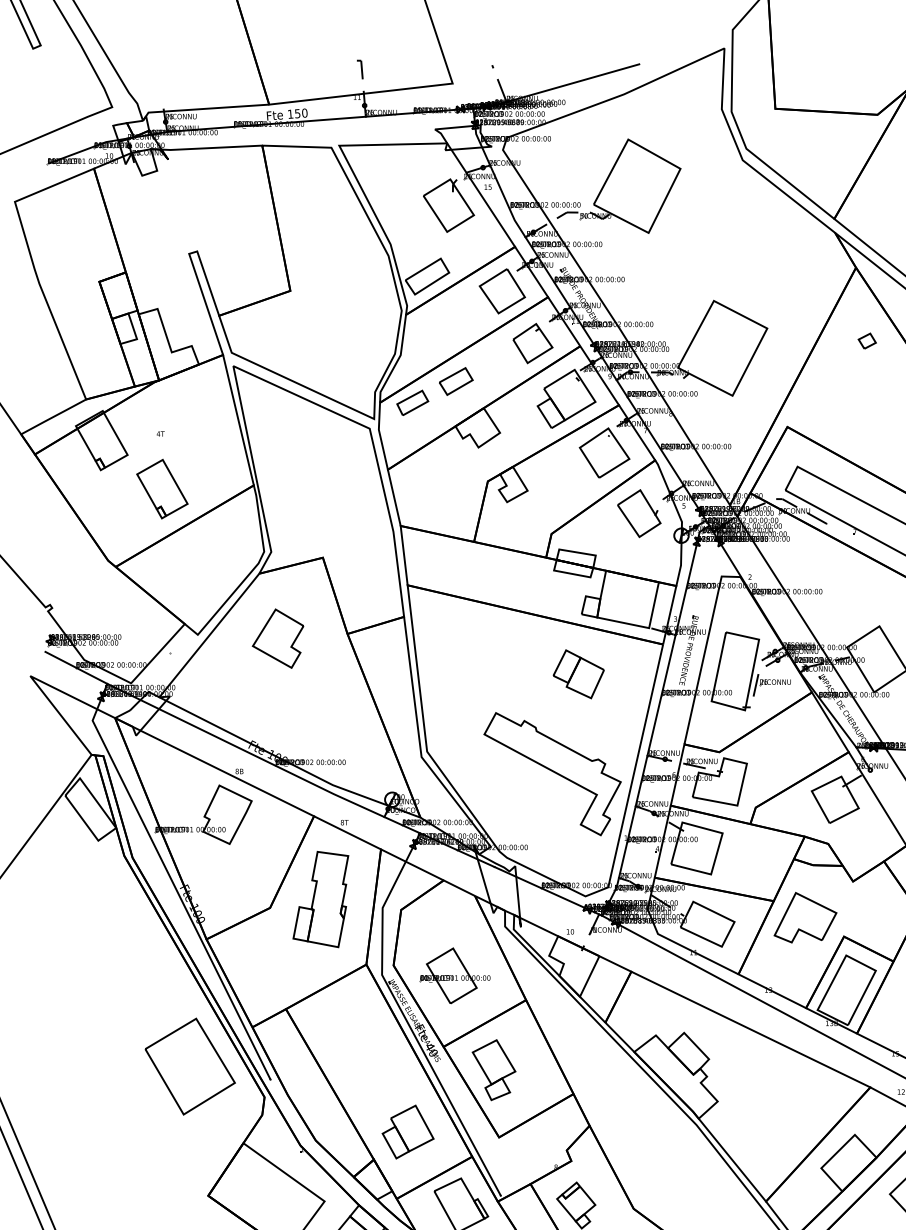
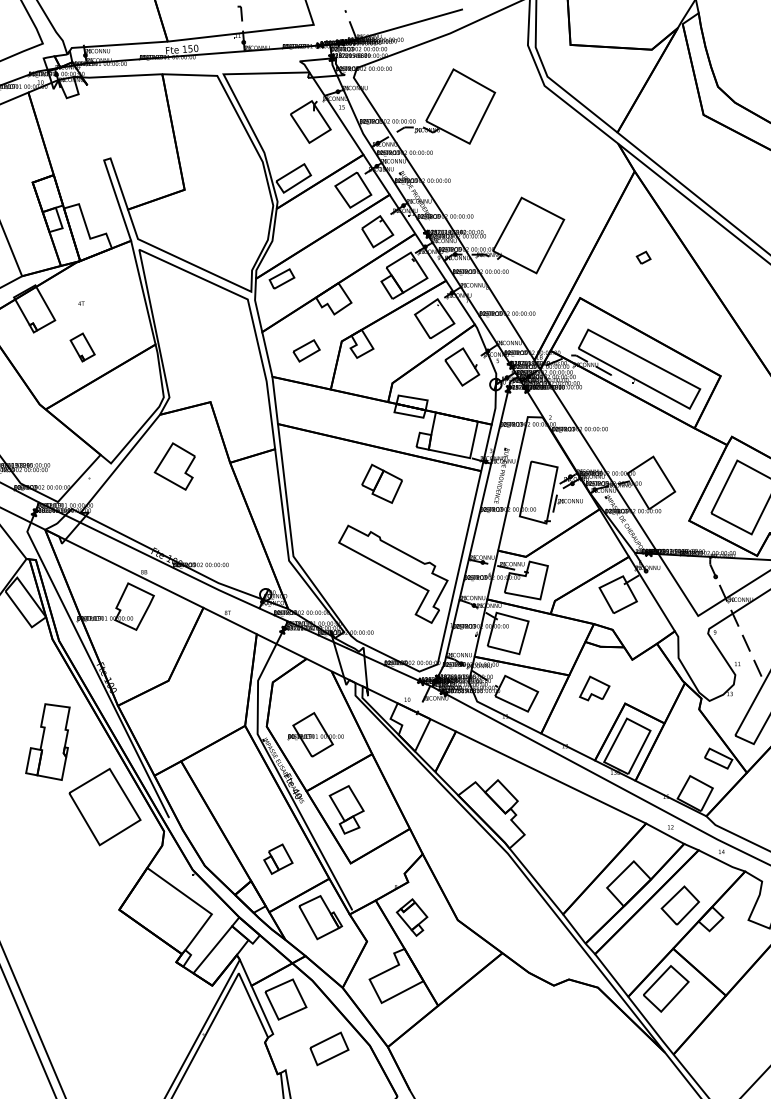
part: (867, 340) -> (643, 257), moved
part: (456, 380) -> (306, 350), moved
part: (161, 489) -> (82, 347), size x0.6
part: (577, 673) -> (381, 483), moved
part: (320, 898) -> (47, 741), moved
part: (805, 917) -> (594, 688), size x0.6
part: (408, 1132) -> (278, 859), size x0.7

